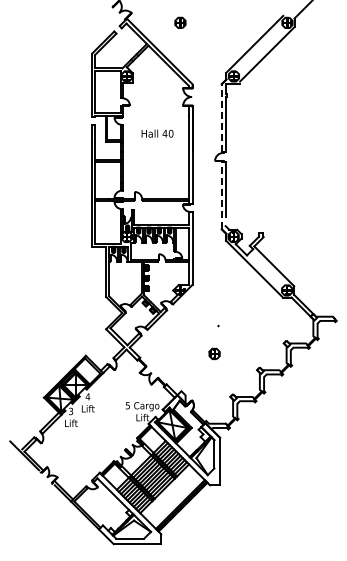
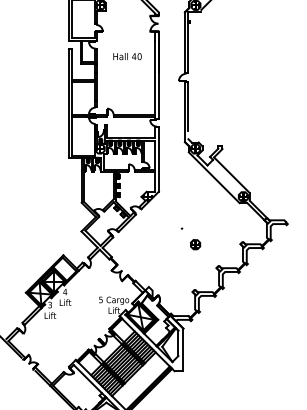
line: (221, 117) -> (184, 42), dashed -> solid
line: (221, 195) -> (184, 111), dashed -> solid
part: (214, 353) -> (195, 244), moved

